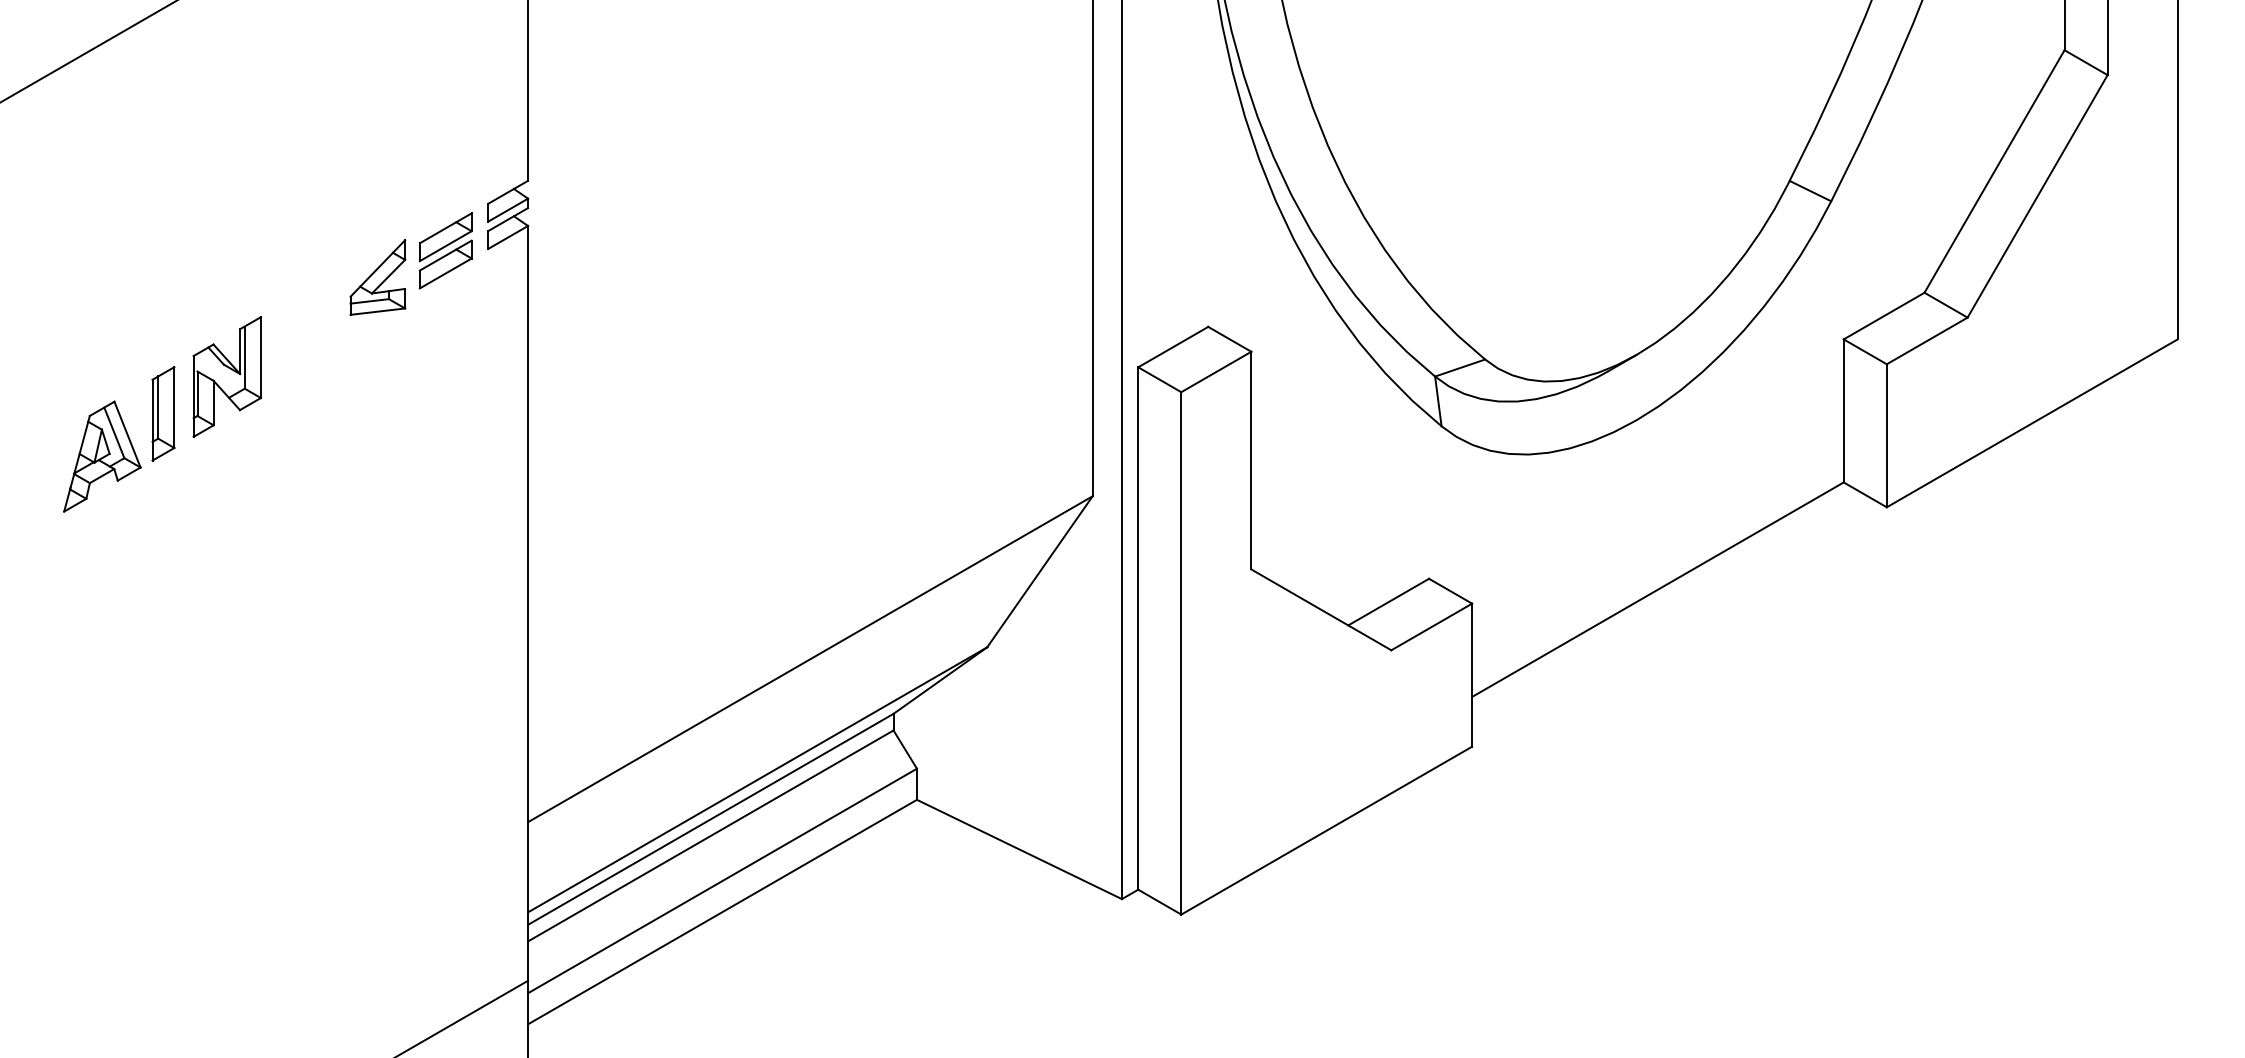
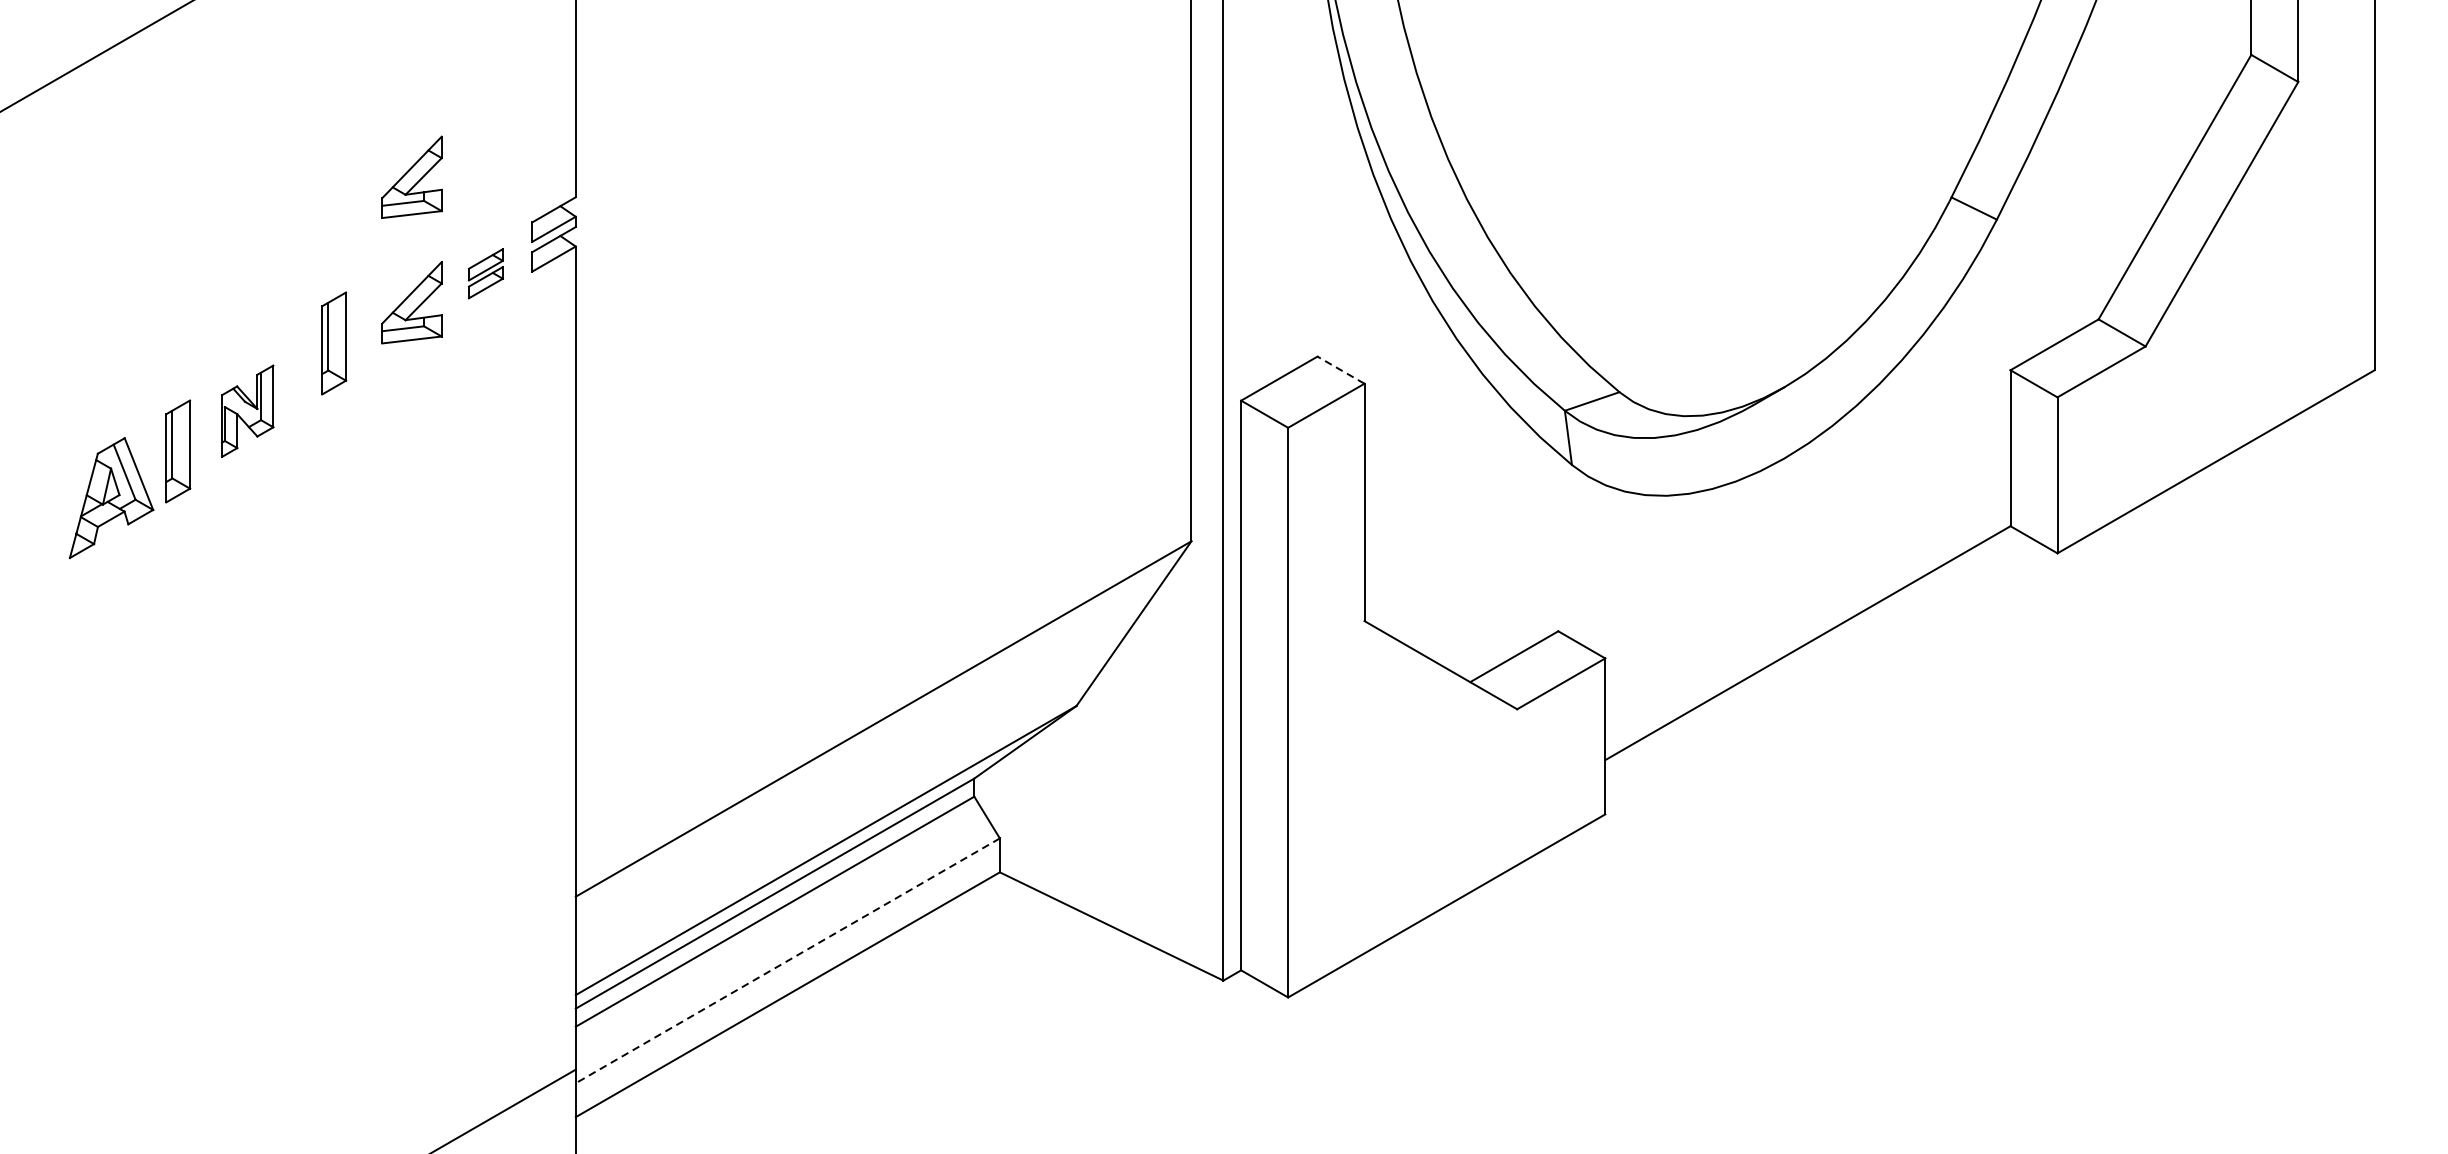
part: (377, 162) -> (411, 177), added
part: (445, 250) -> (485, 273), size x0.6
part: (306, 314) -> (334, 343), added
line: (1229, 339) -> (1340, 370), solid -> dashed
part: (226, 376) -> (246, 410), size x0.7
line: (722, 880) -> (787, 960), solid -> dashed

